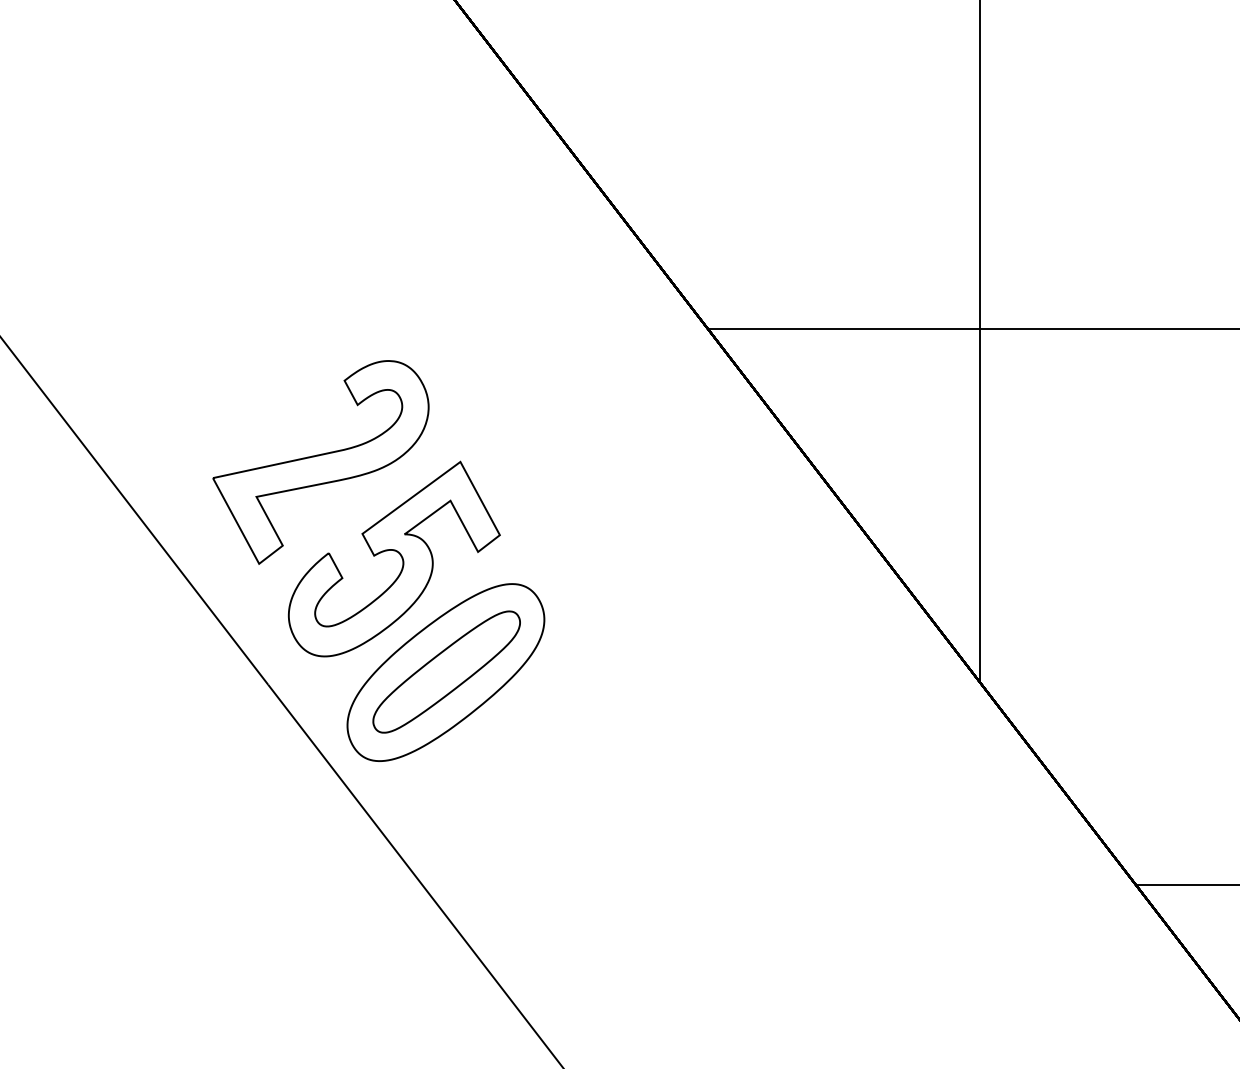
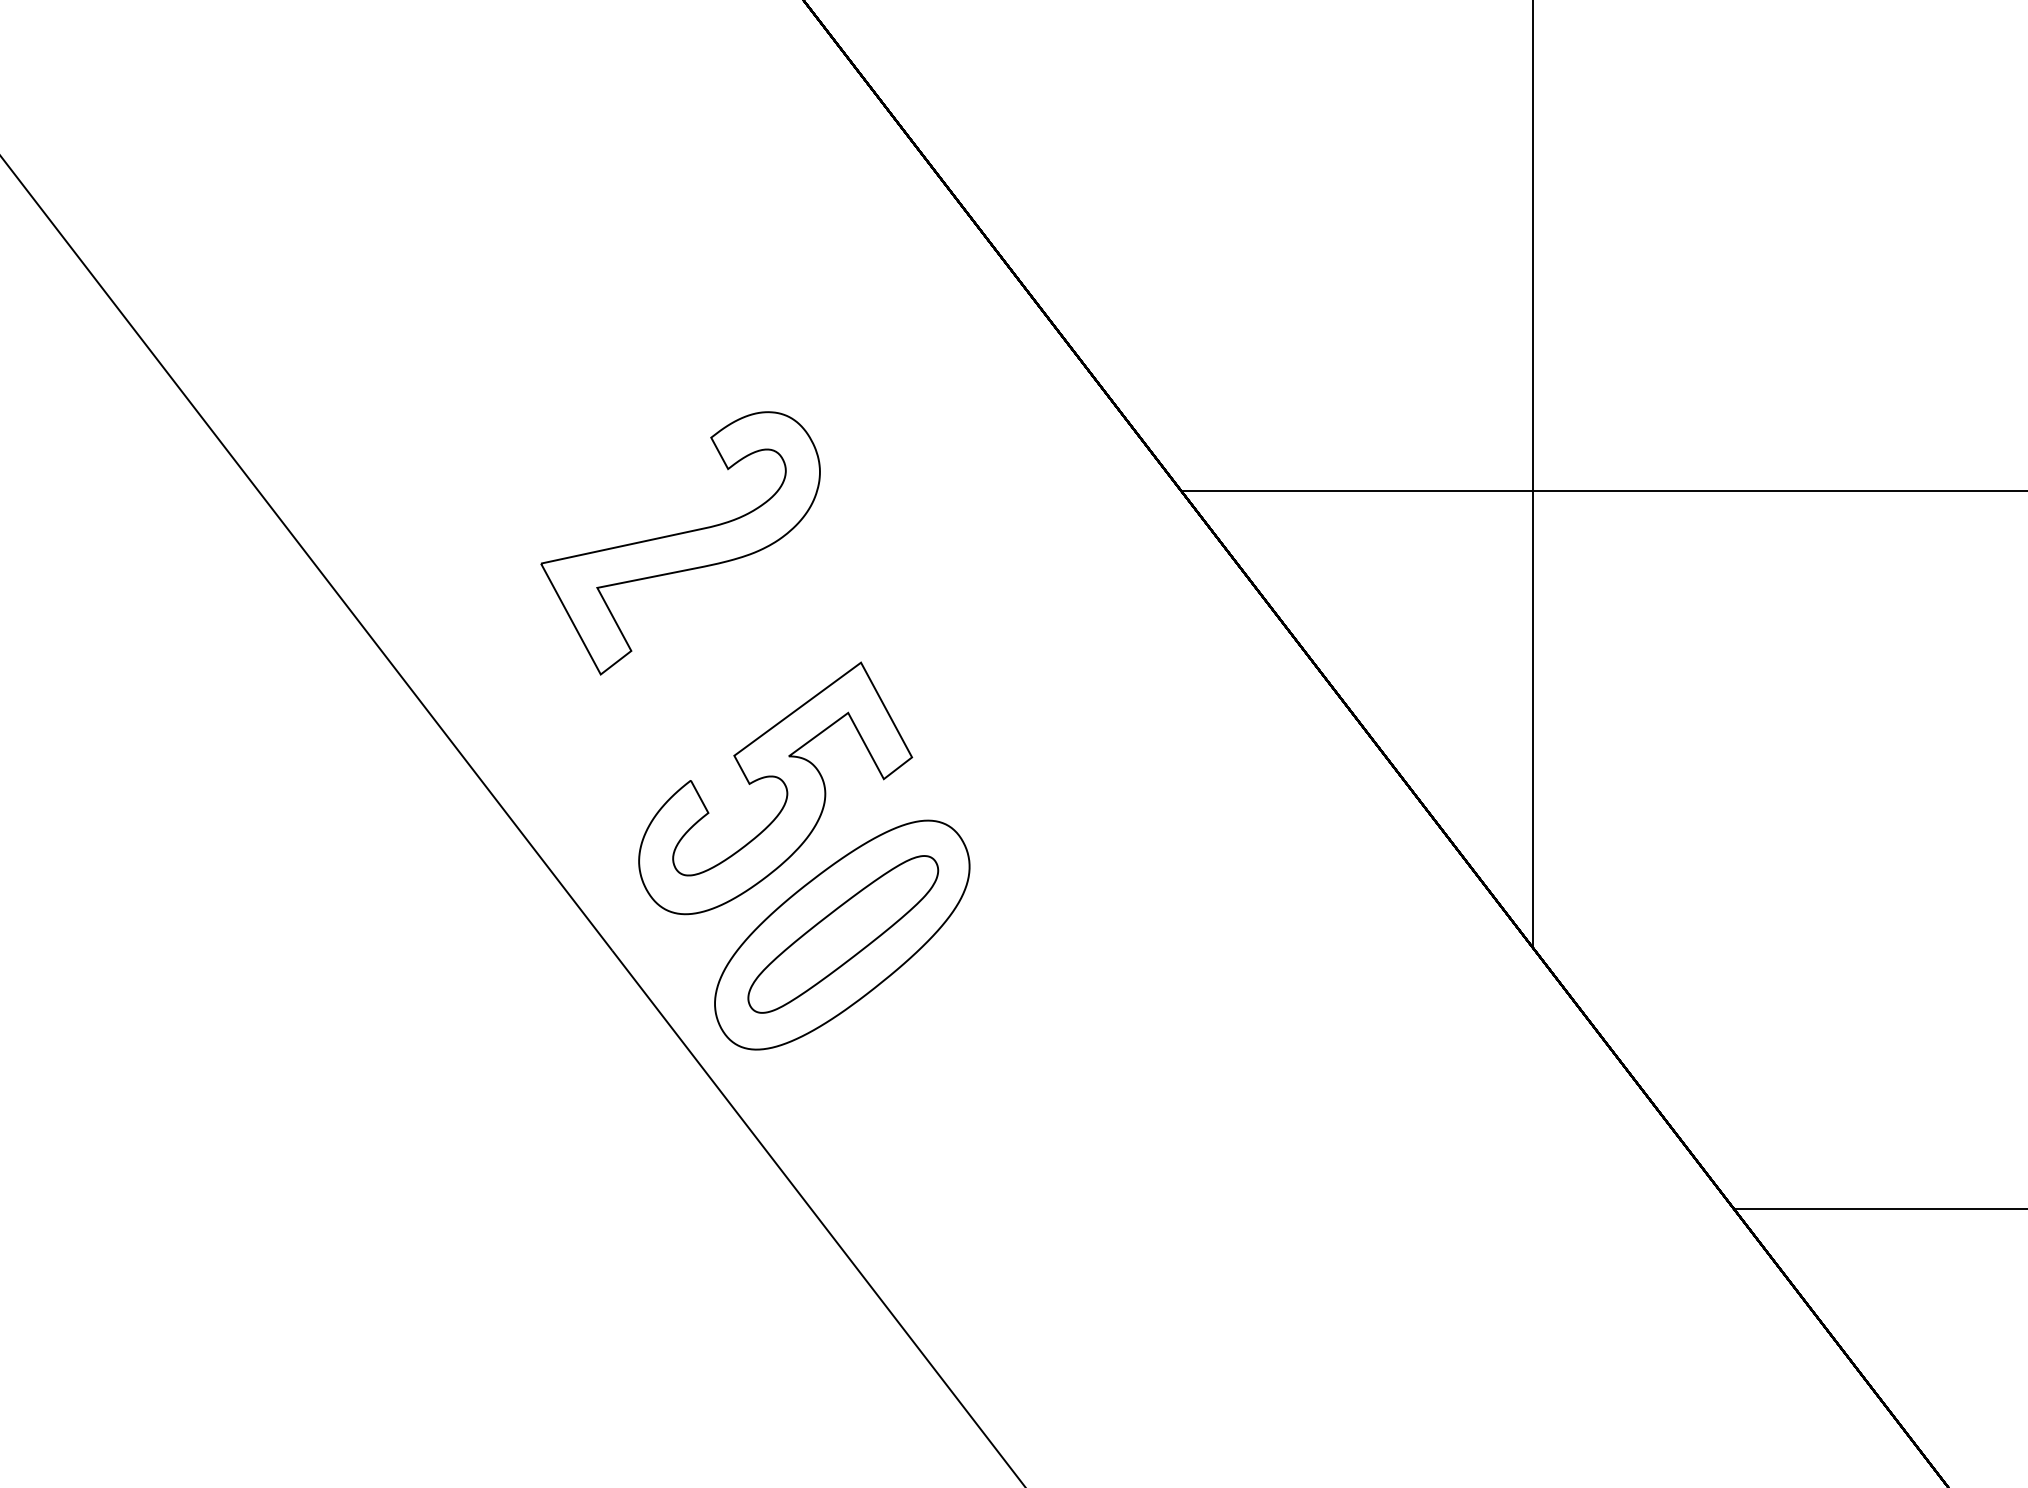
part: (320, 462) -> (680, 543), moved

